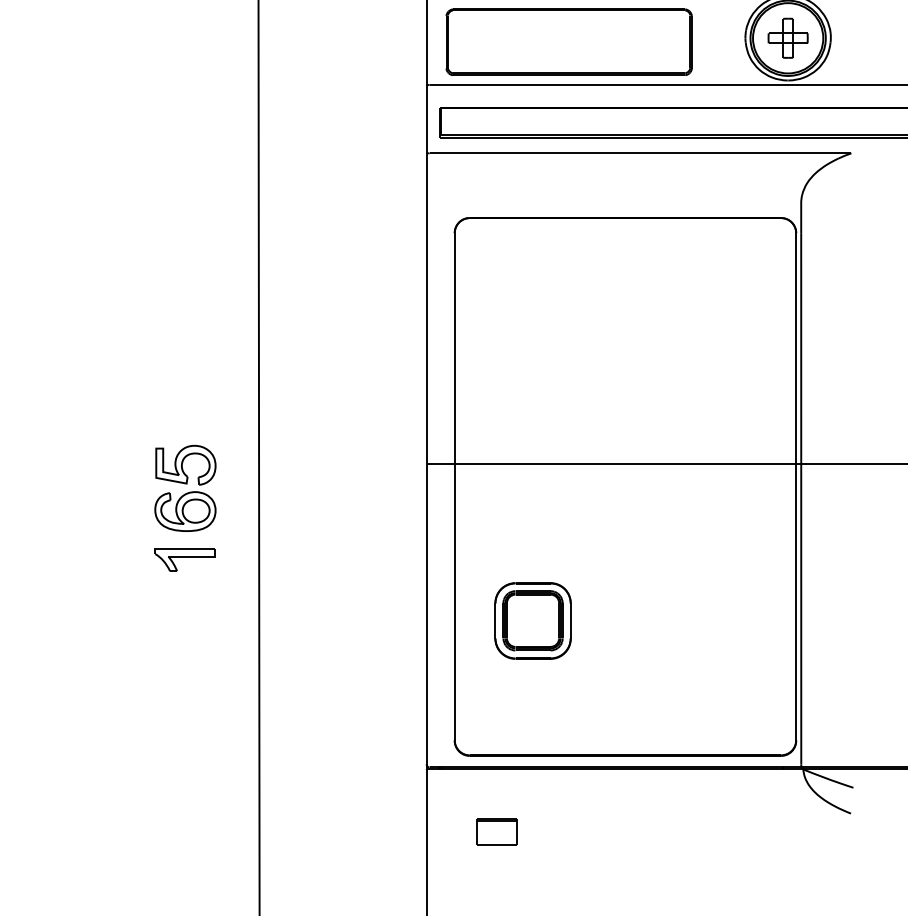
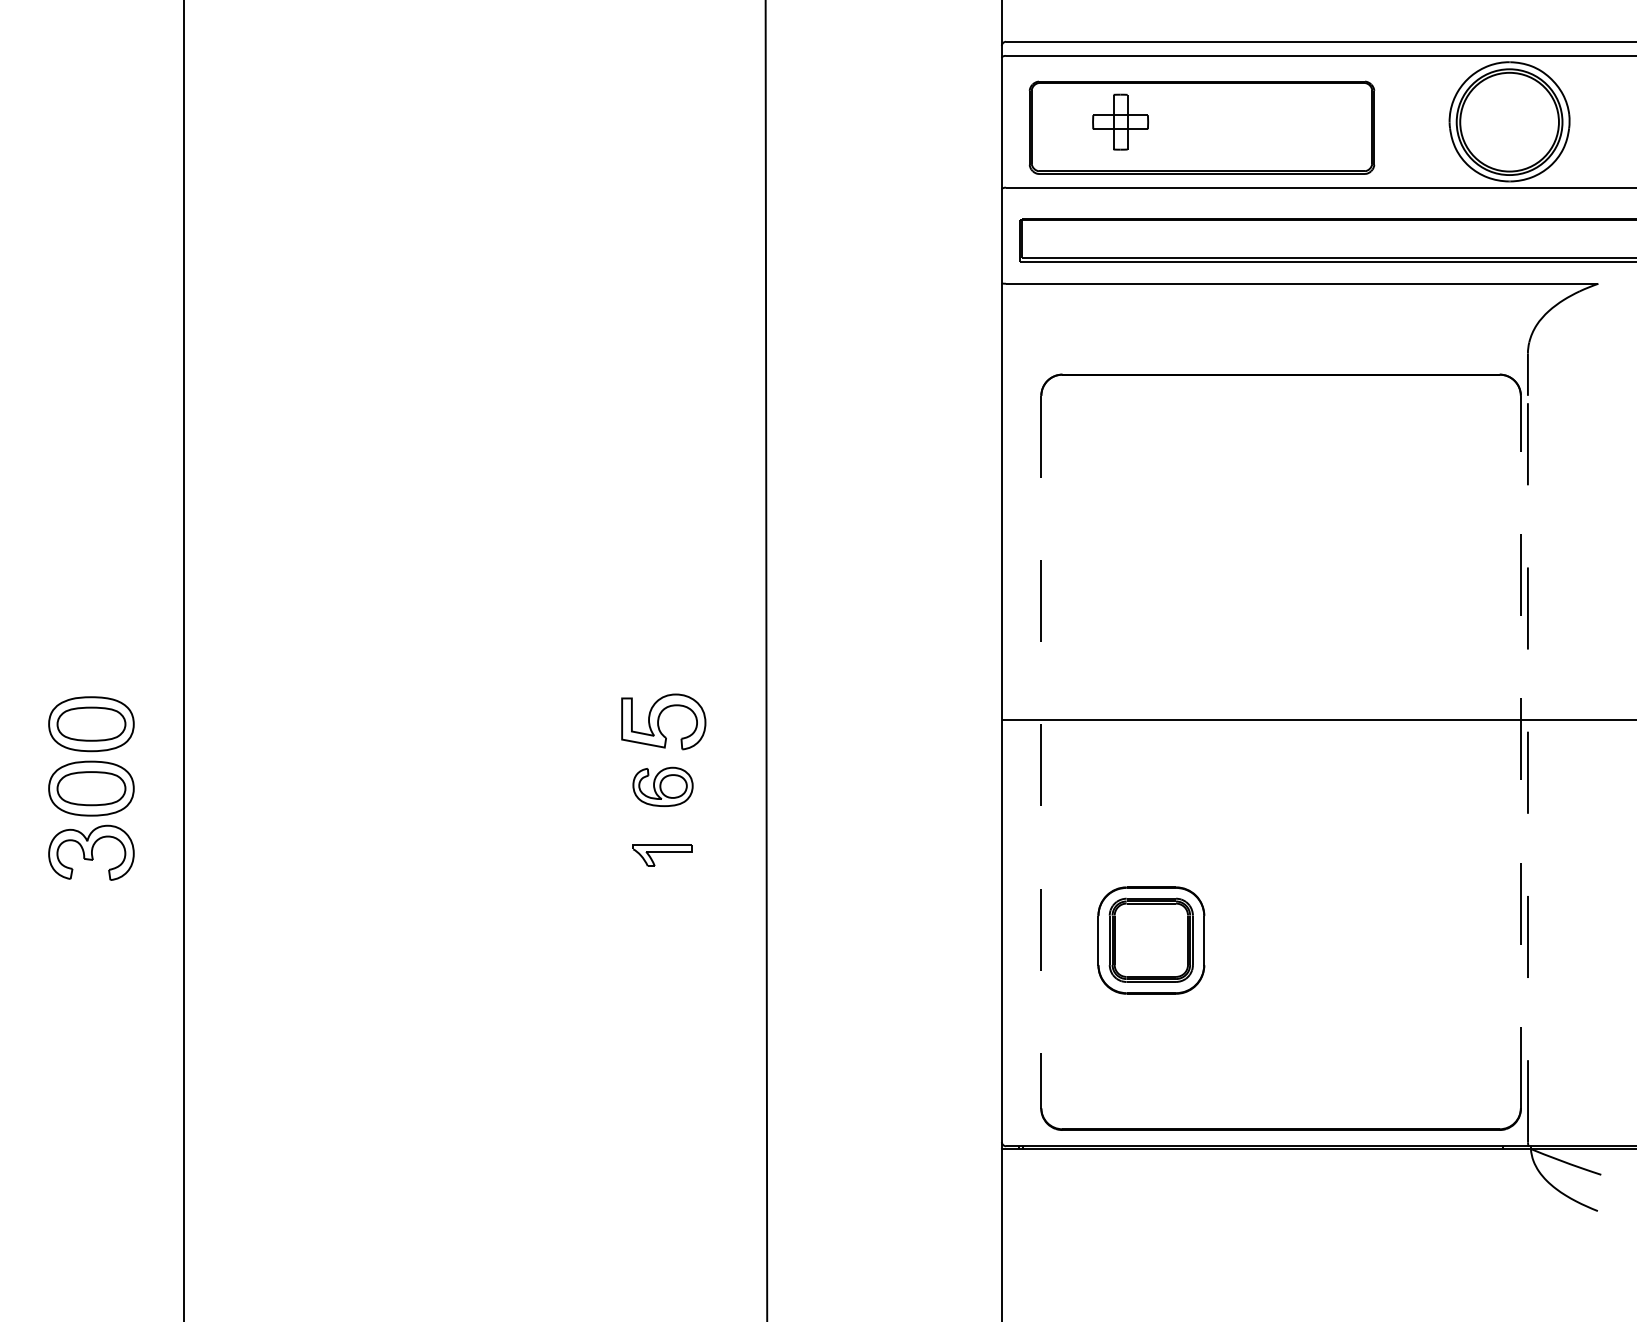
part: (788, 37) -> (1120, 121), moved
line: (454, 487) -> (1041, 752), solid -> dashed
line: (795, 487) -> (1520, 752), solid -> dashed
line: (800, 498) -> (1527, 768), solid -> dashed
part: (185, 511) -> (662, 786), size x0.7
part: (185, 560) -> (662, 855), size x0.7
part: (496, 831) -> (1100, 1236), removed

